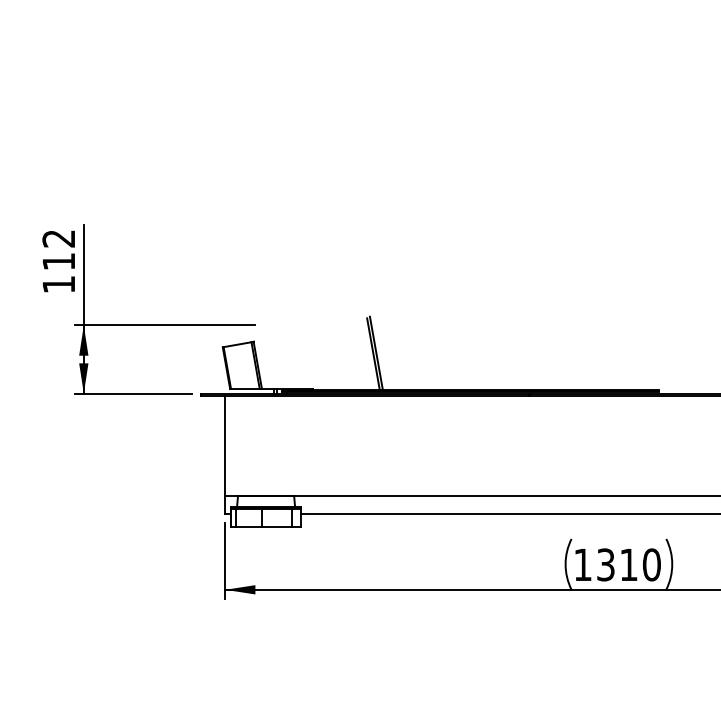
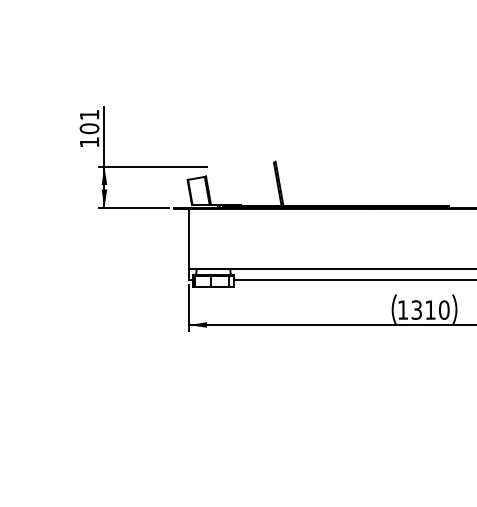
text: (58, 251) -> (89, 122), 112 -> 101

